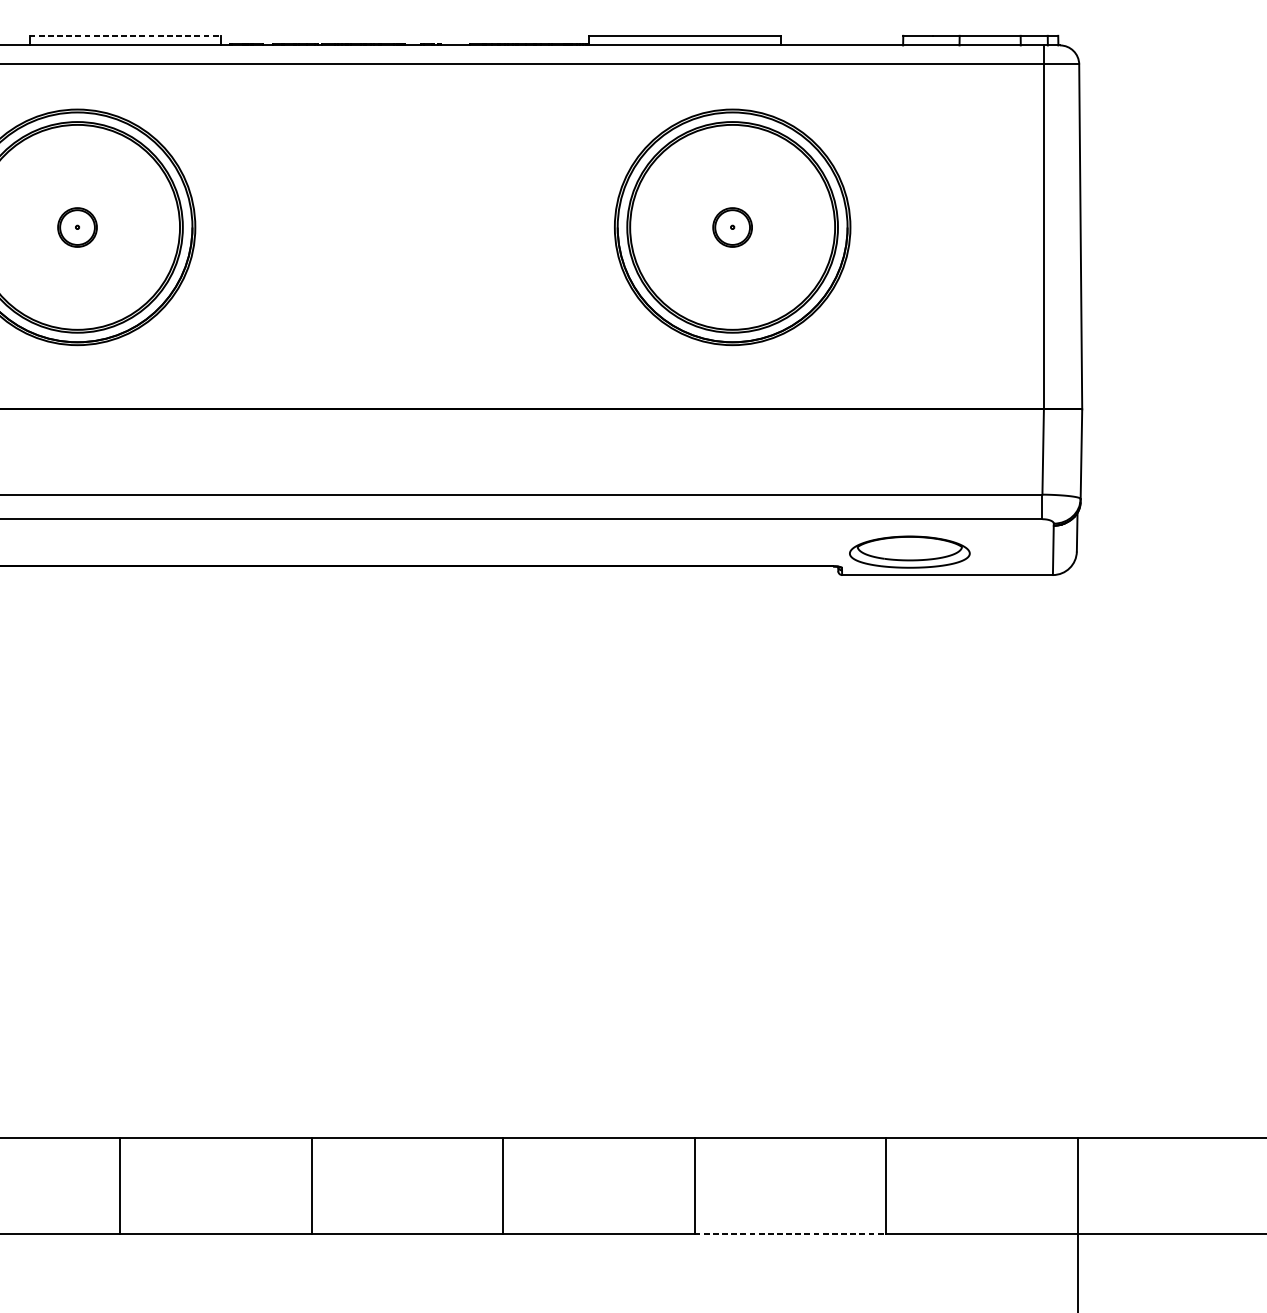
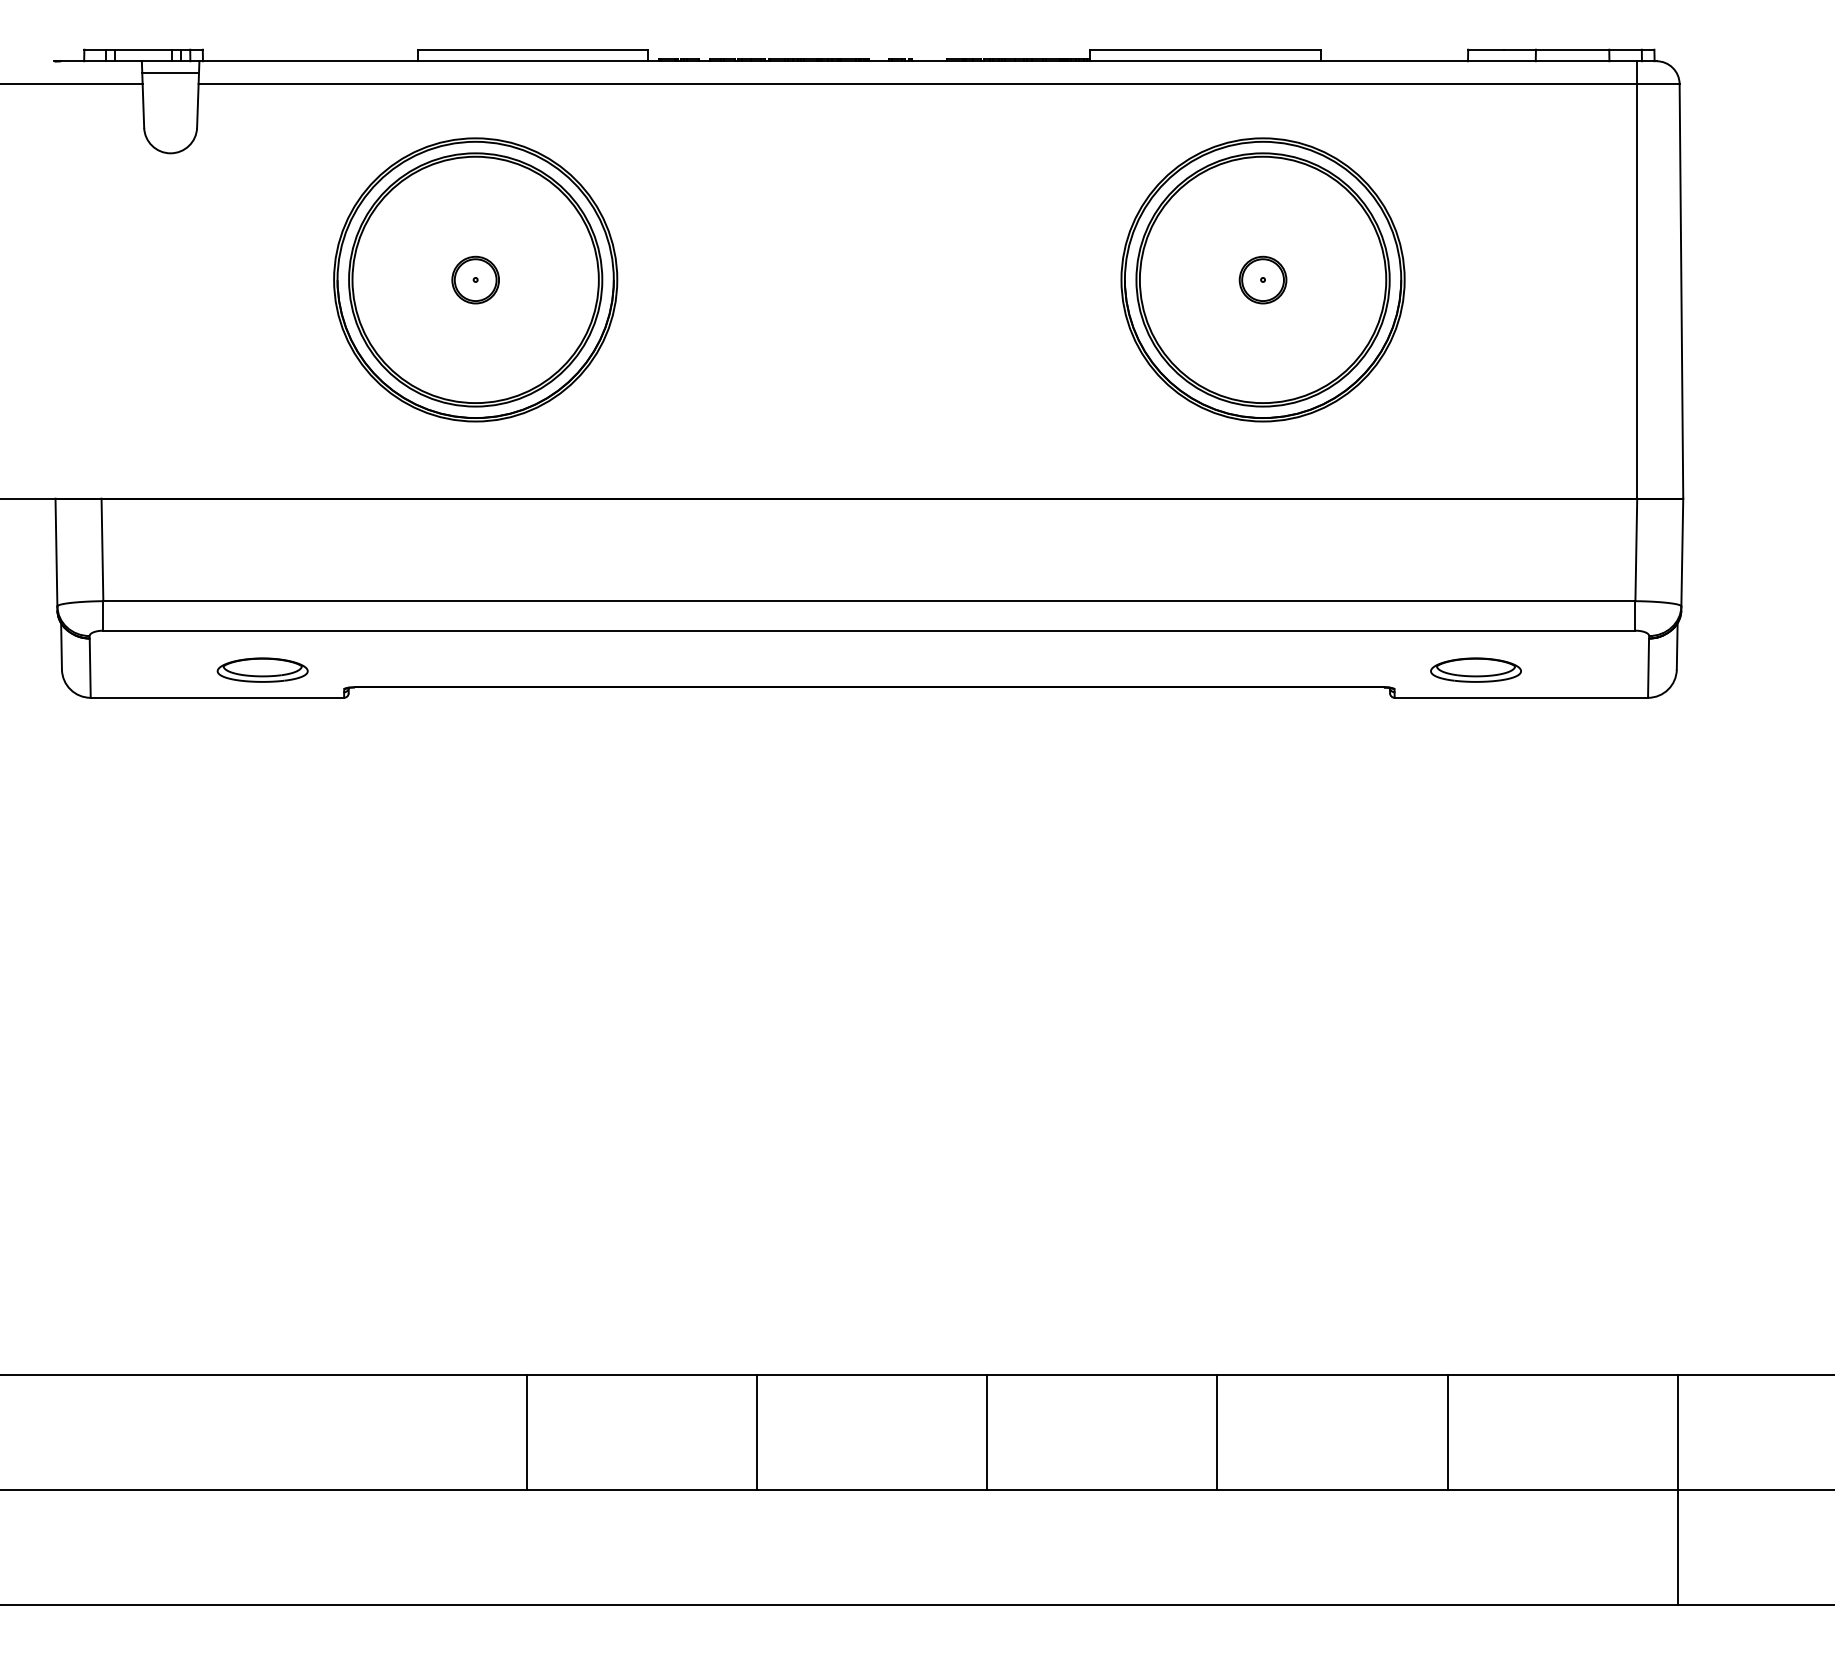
line: (125, 35) -> (533, 49), dashed -> solid
part: (909, 551) -> (1475, 669), size x0.62
line: (791, 1234) -> (1333, 1490), dashed -> solid

